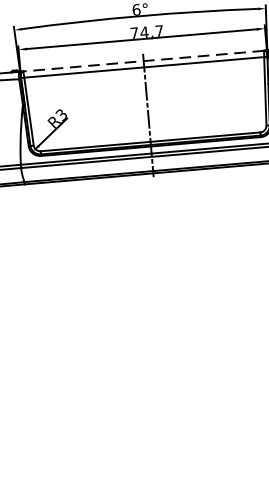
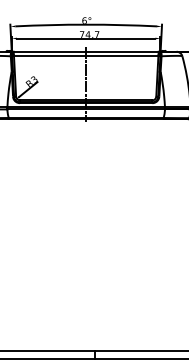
line: (144, 60) -> (86, 51), dashed -> solid

